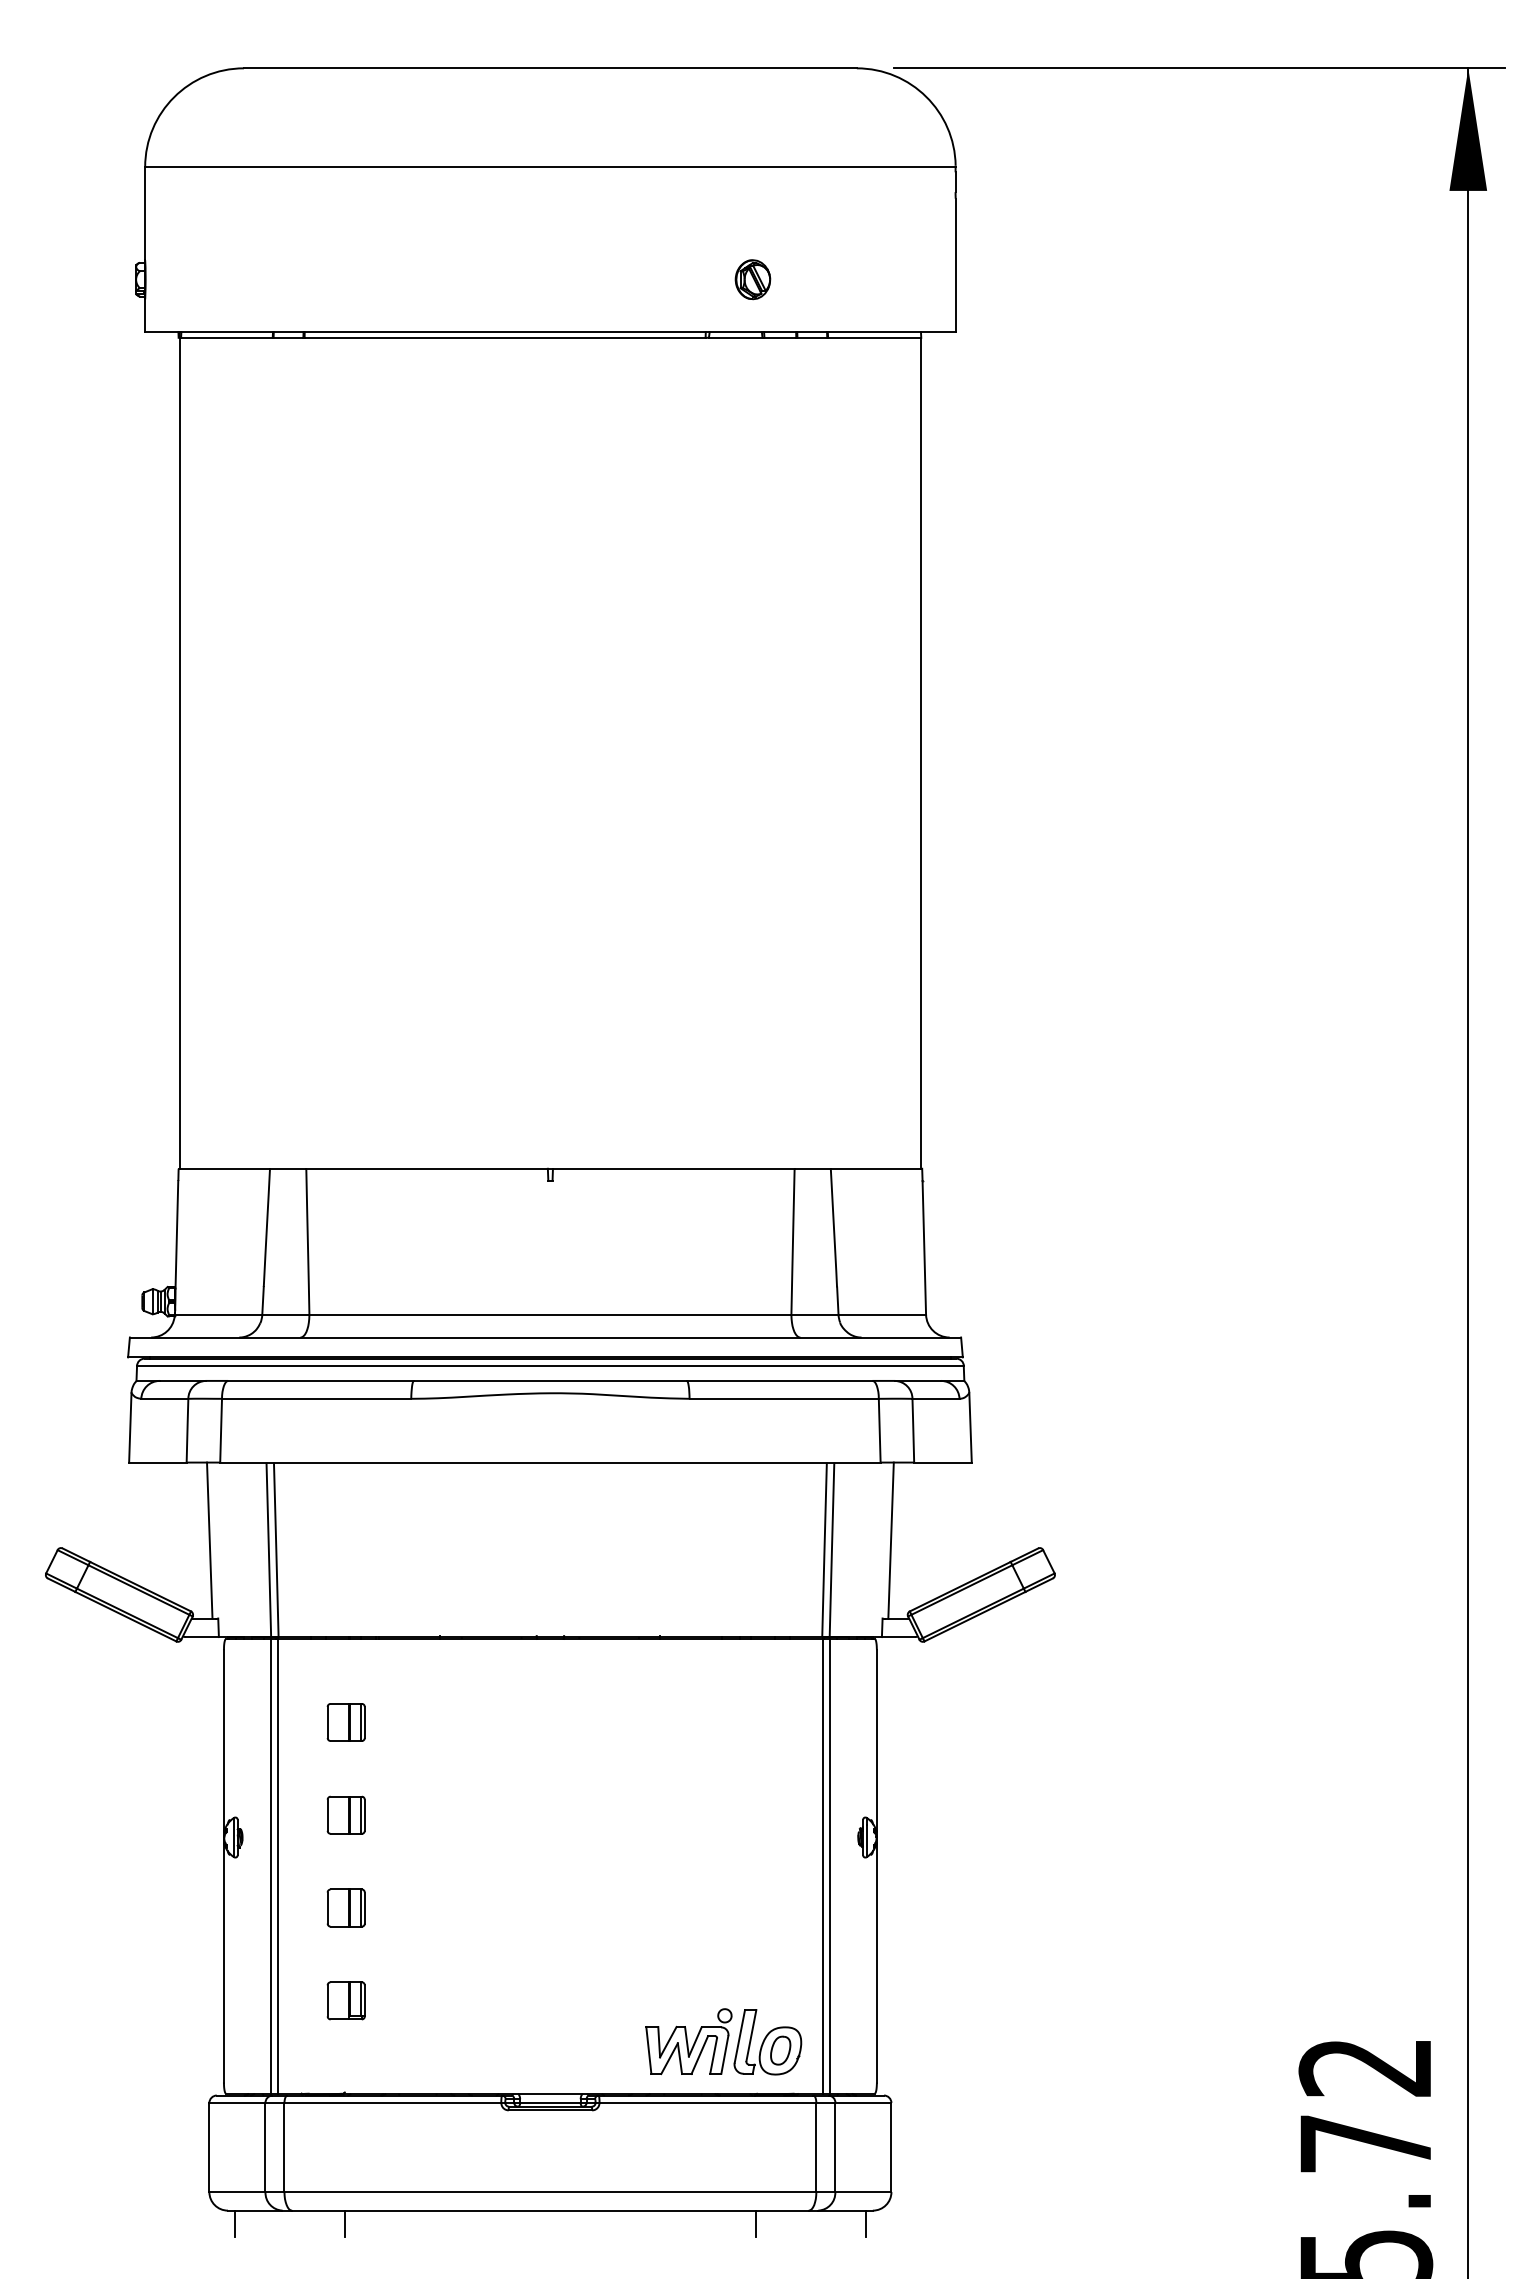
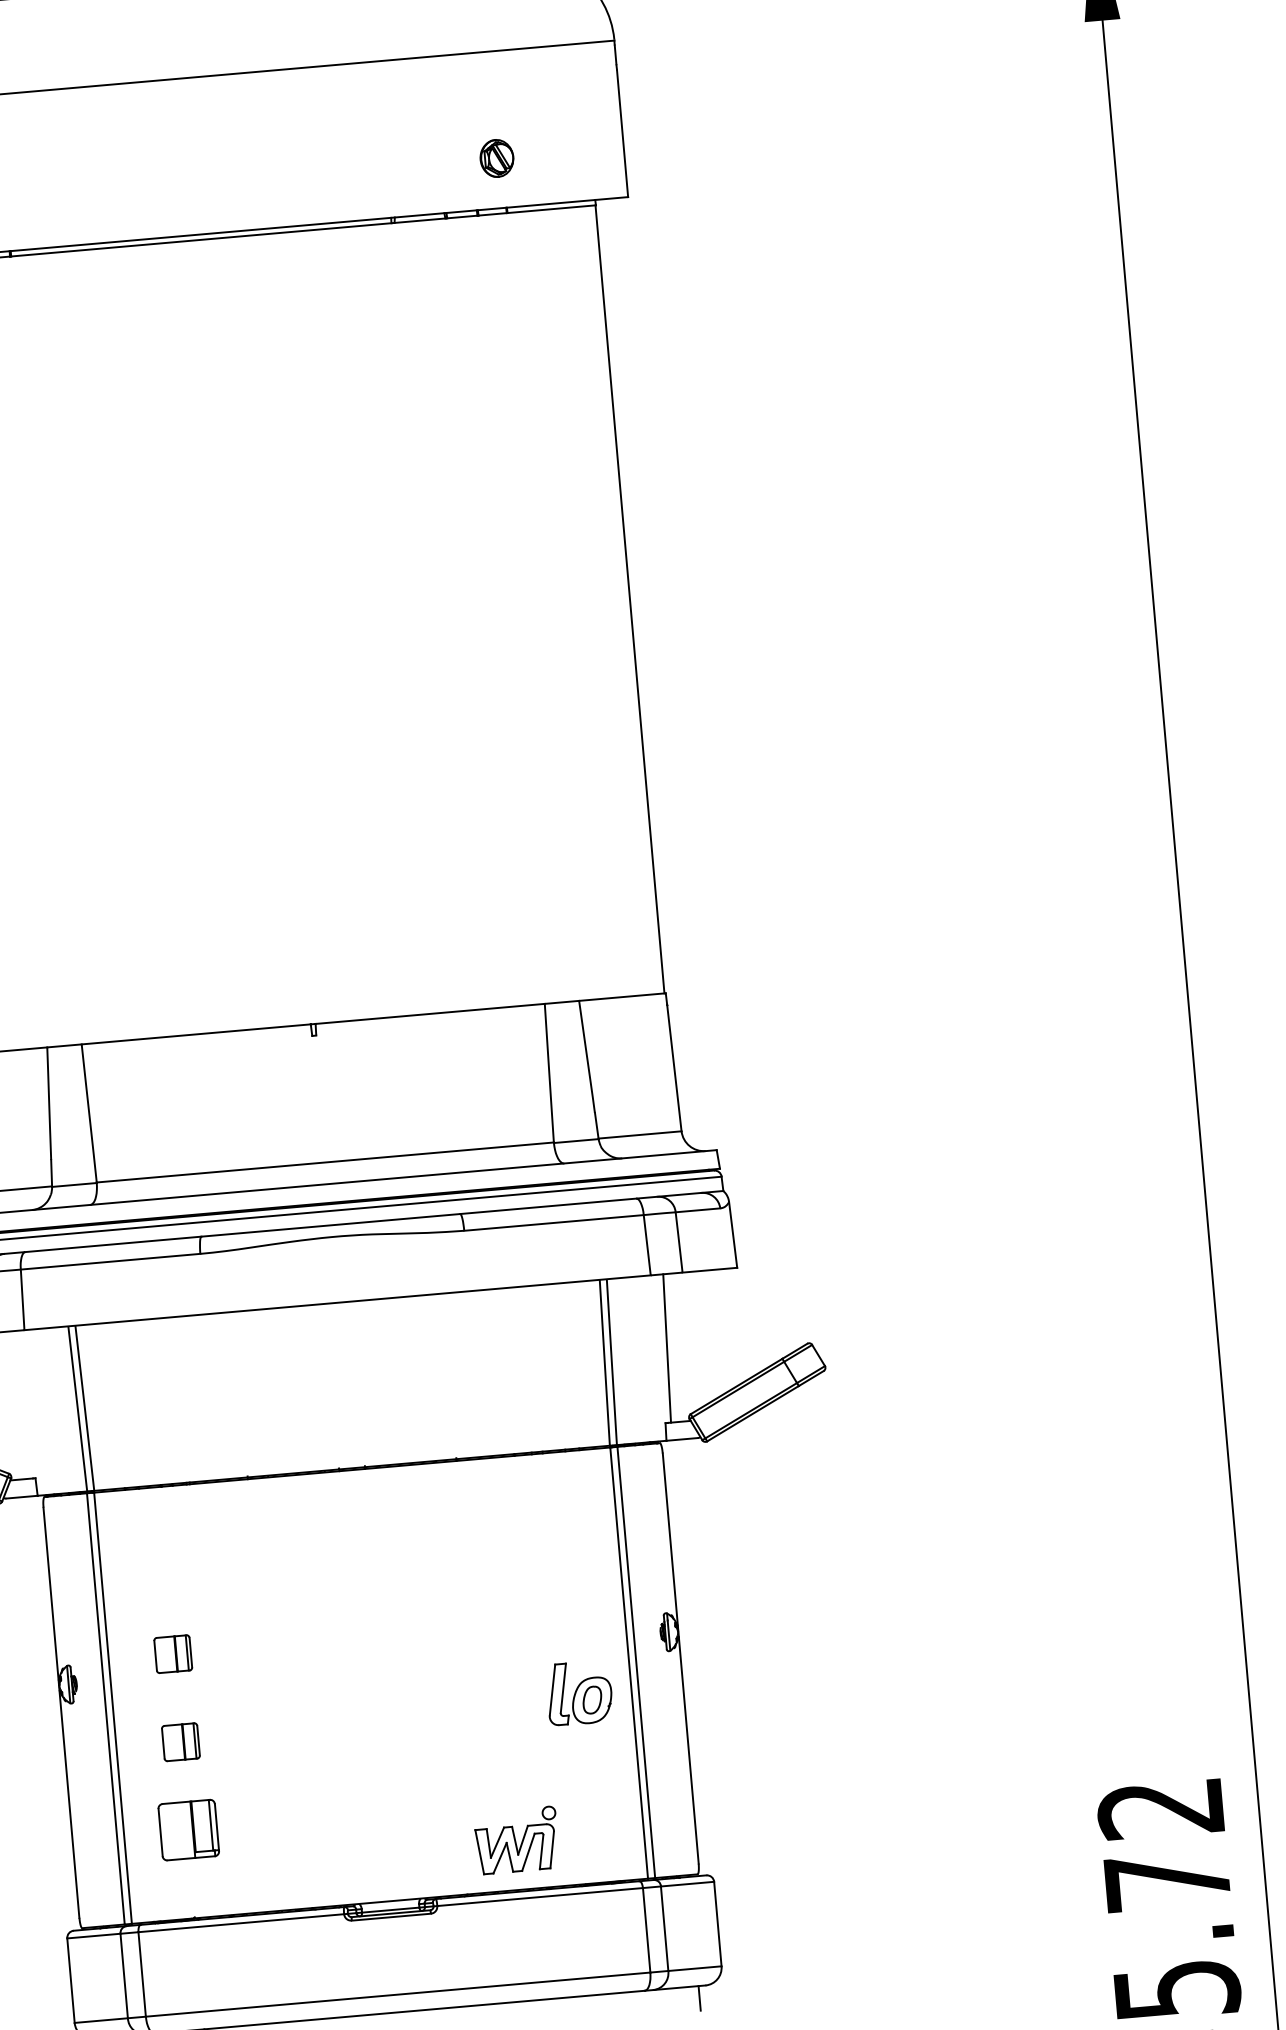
part: (752, 279) -> (496, 158), moved
line: (209, 1540) -> (20, 1404), removed
part: (345, 1722) -> (164, 1566), removed
part: (345, 2000) -> (187, 1829), size x1.6
part: (767, 2042) -> (579, 1693), moved
line: (756, 2223) -> (596, 2007), removed

